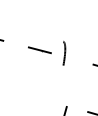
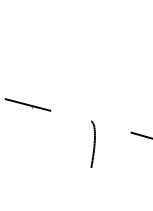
part: (64, 52) -> (93, 142), moved

